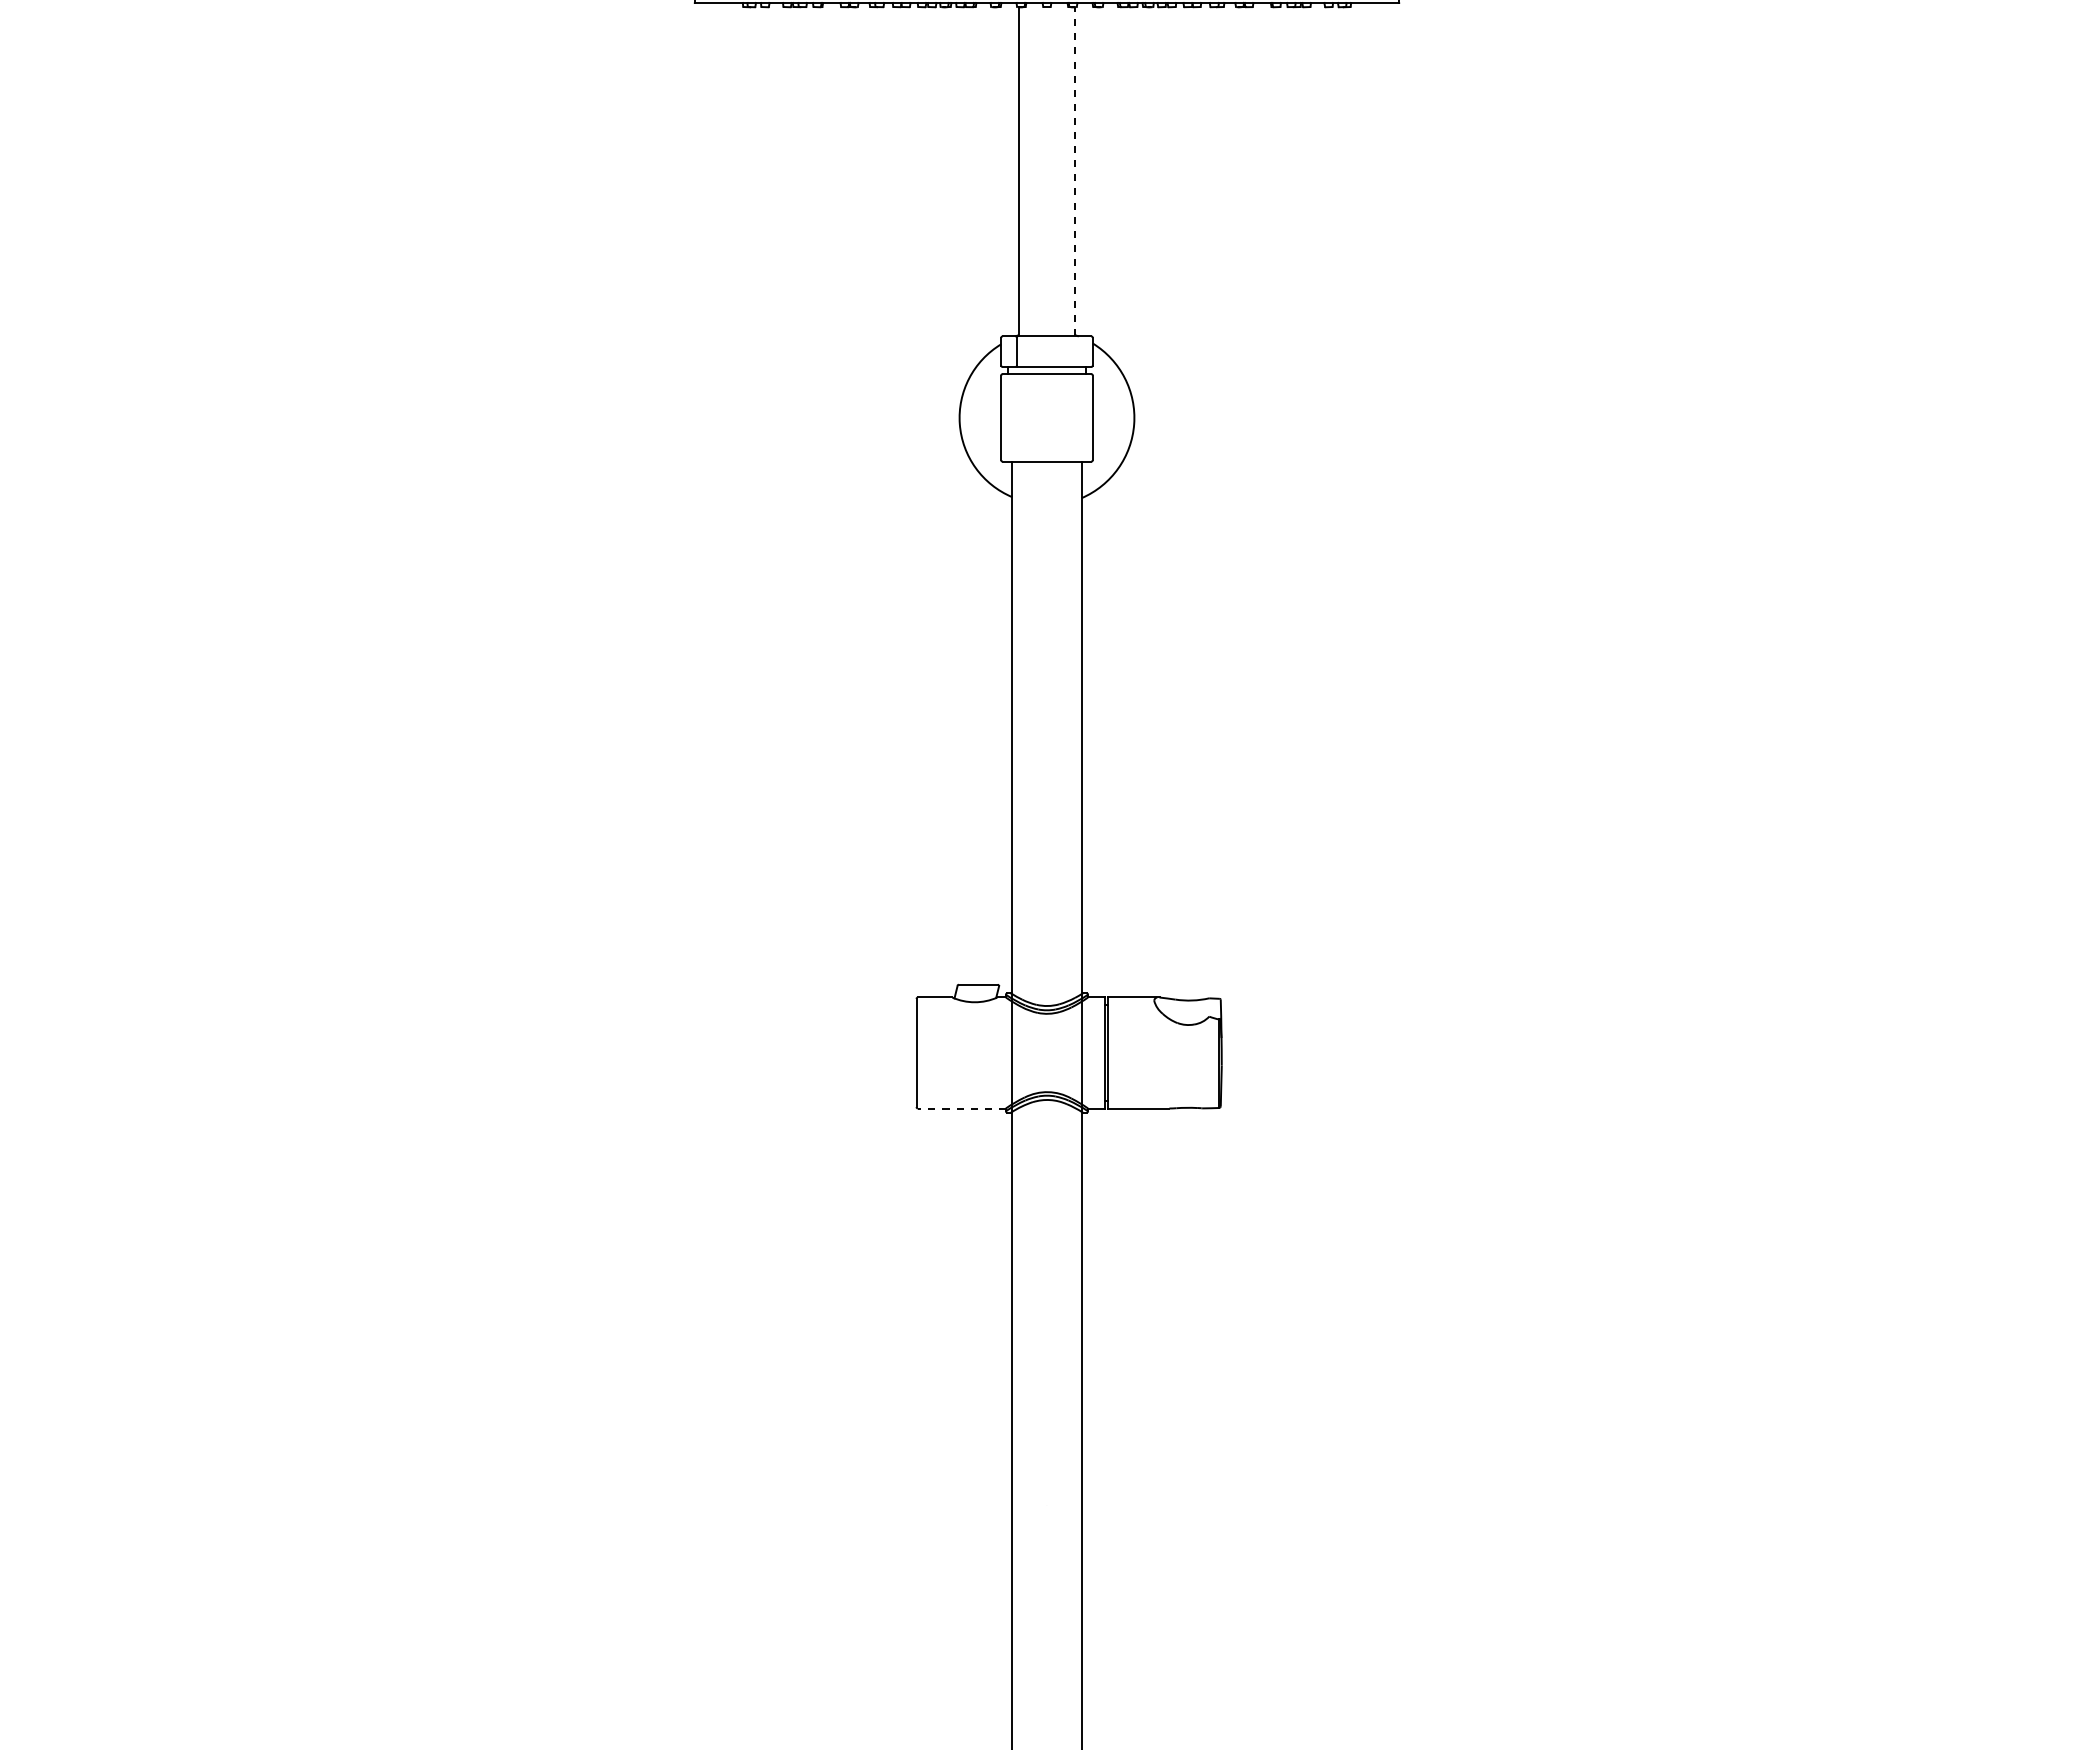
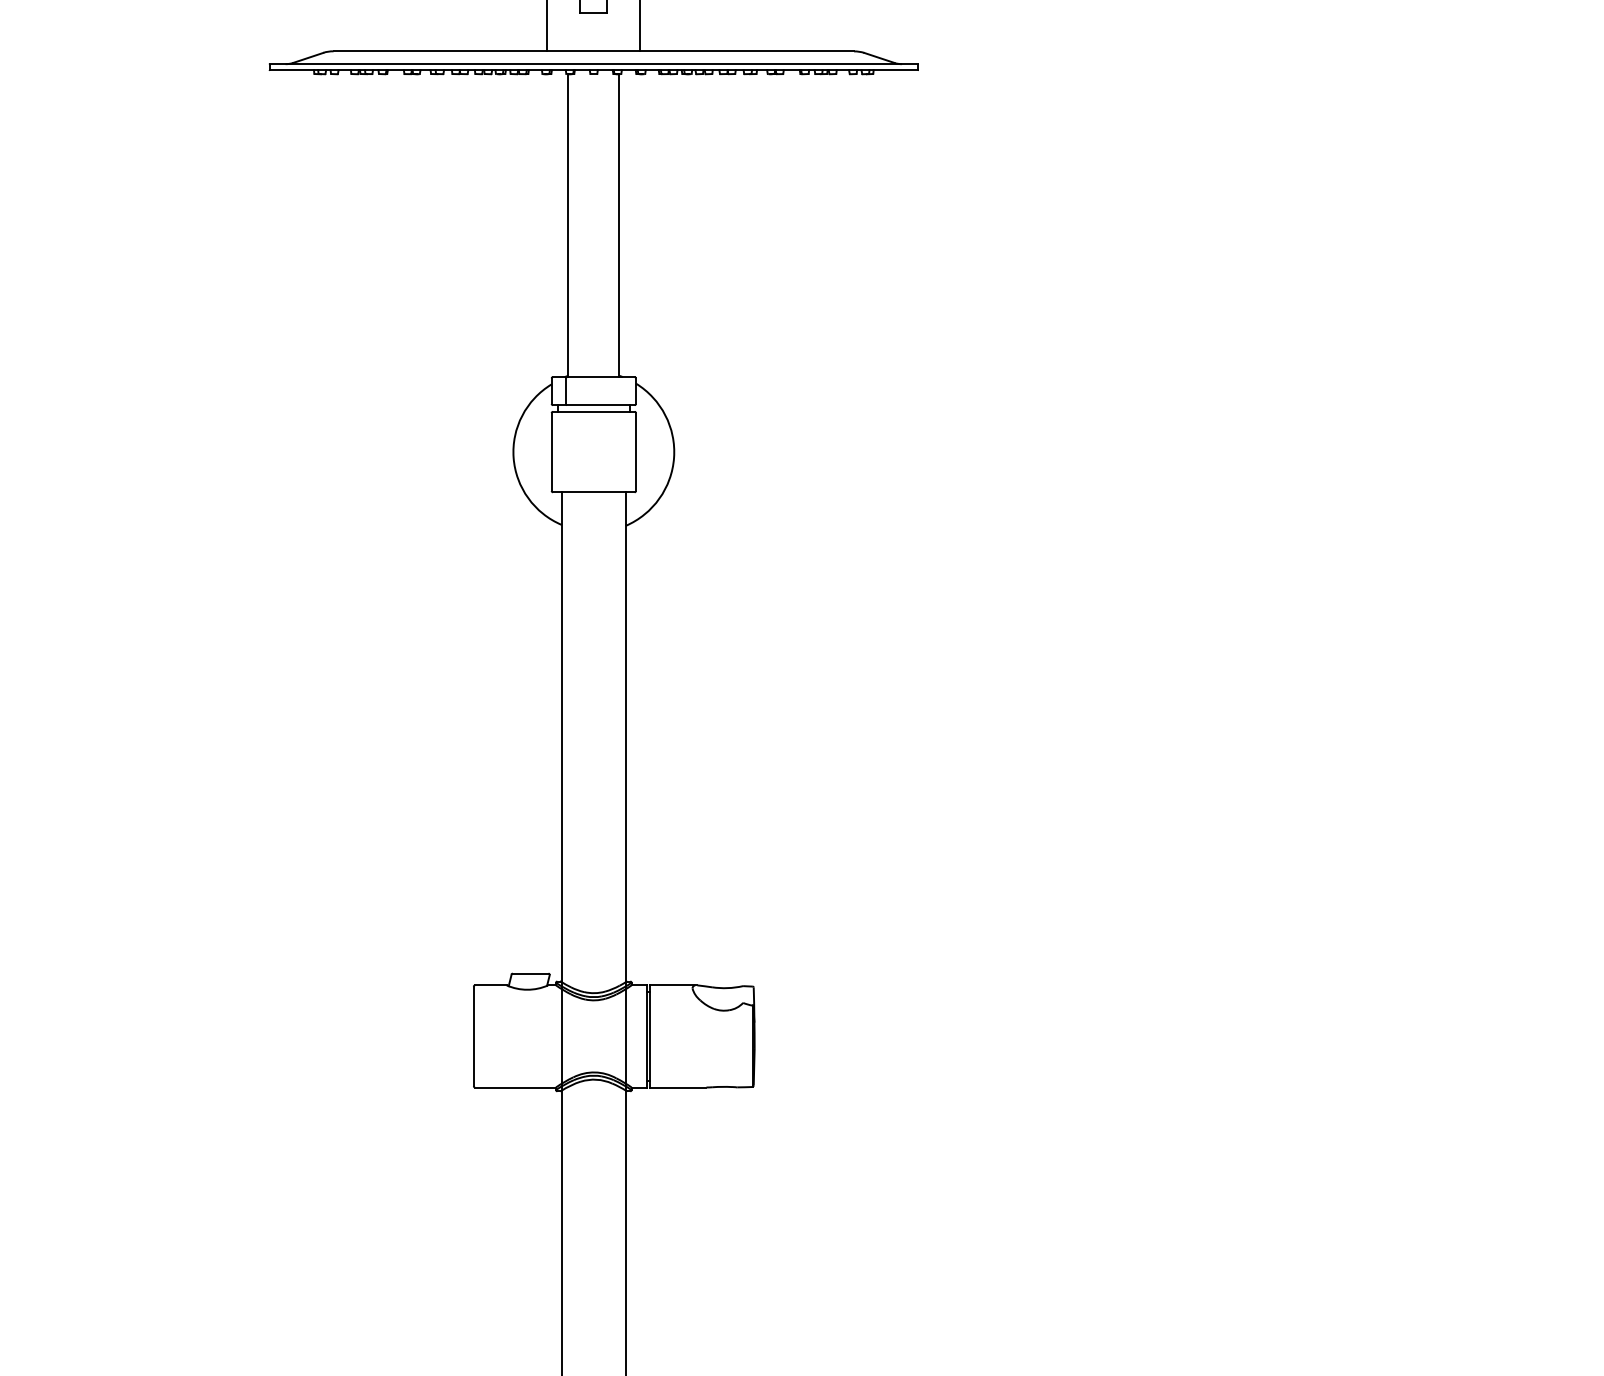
line: (1074, 171) -> (619, 225), dashed -> solid
line: (961, 1108) -> (515, 1087), dashed -> solid

